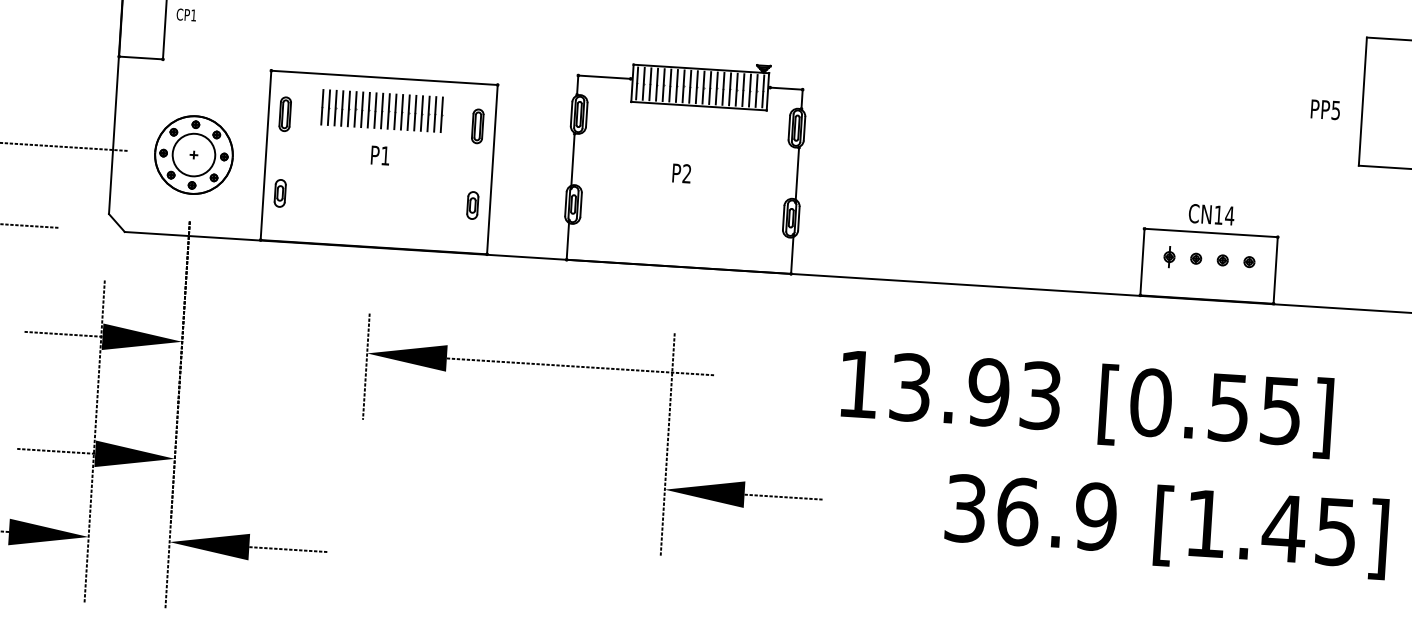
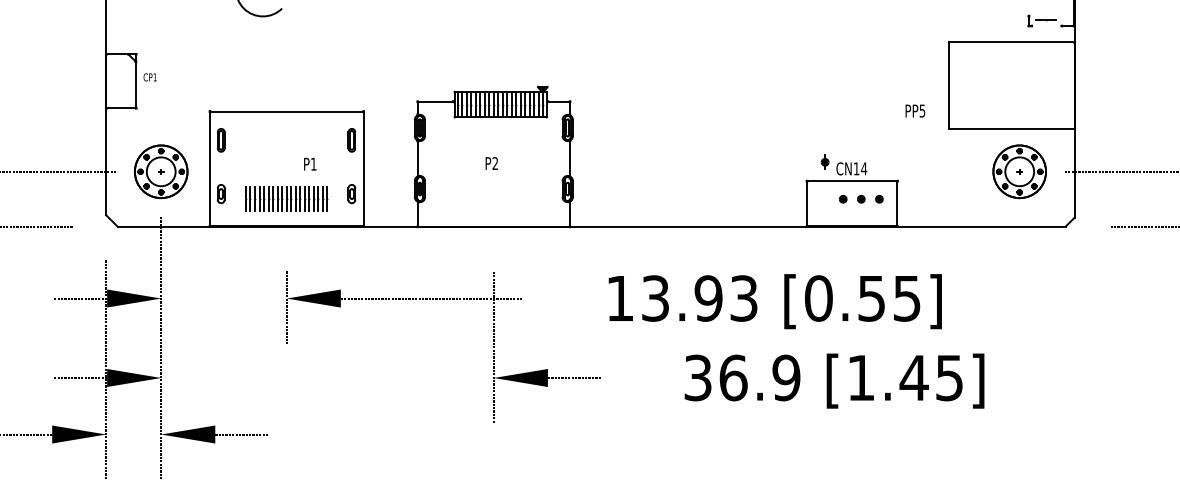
text: (1325, 108) -> (915, 110), moved
part: (382, 110) -> (286, 198), moved
text: (380, 154) -> (310, 163), moved
part: (1168, 255) -> (824, 161), moved

